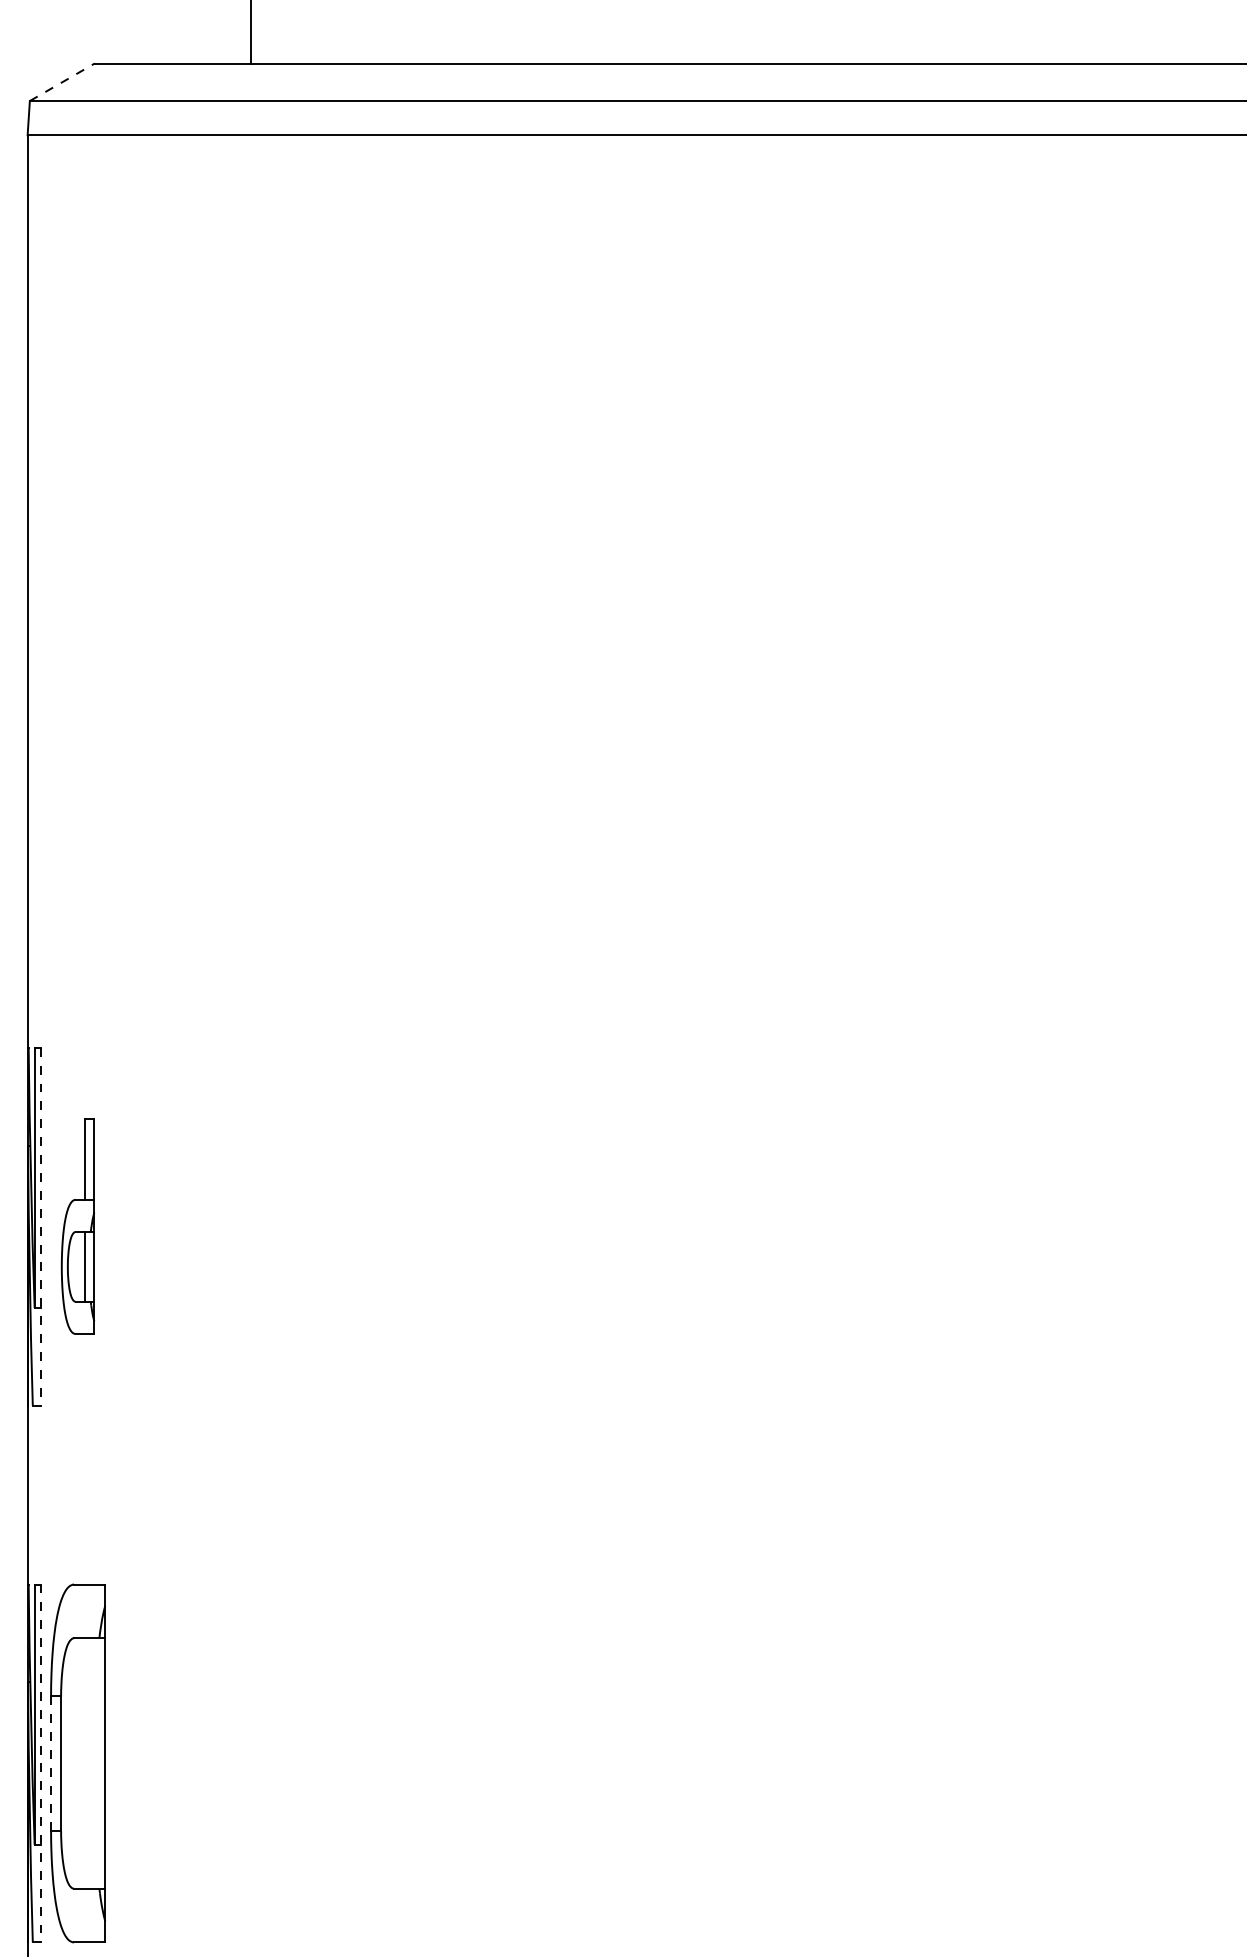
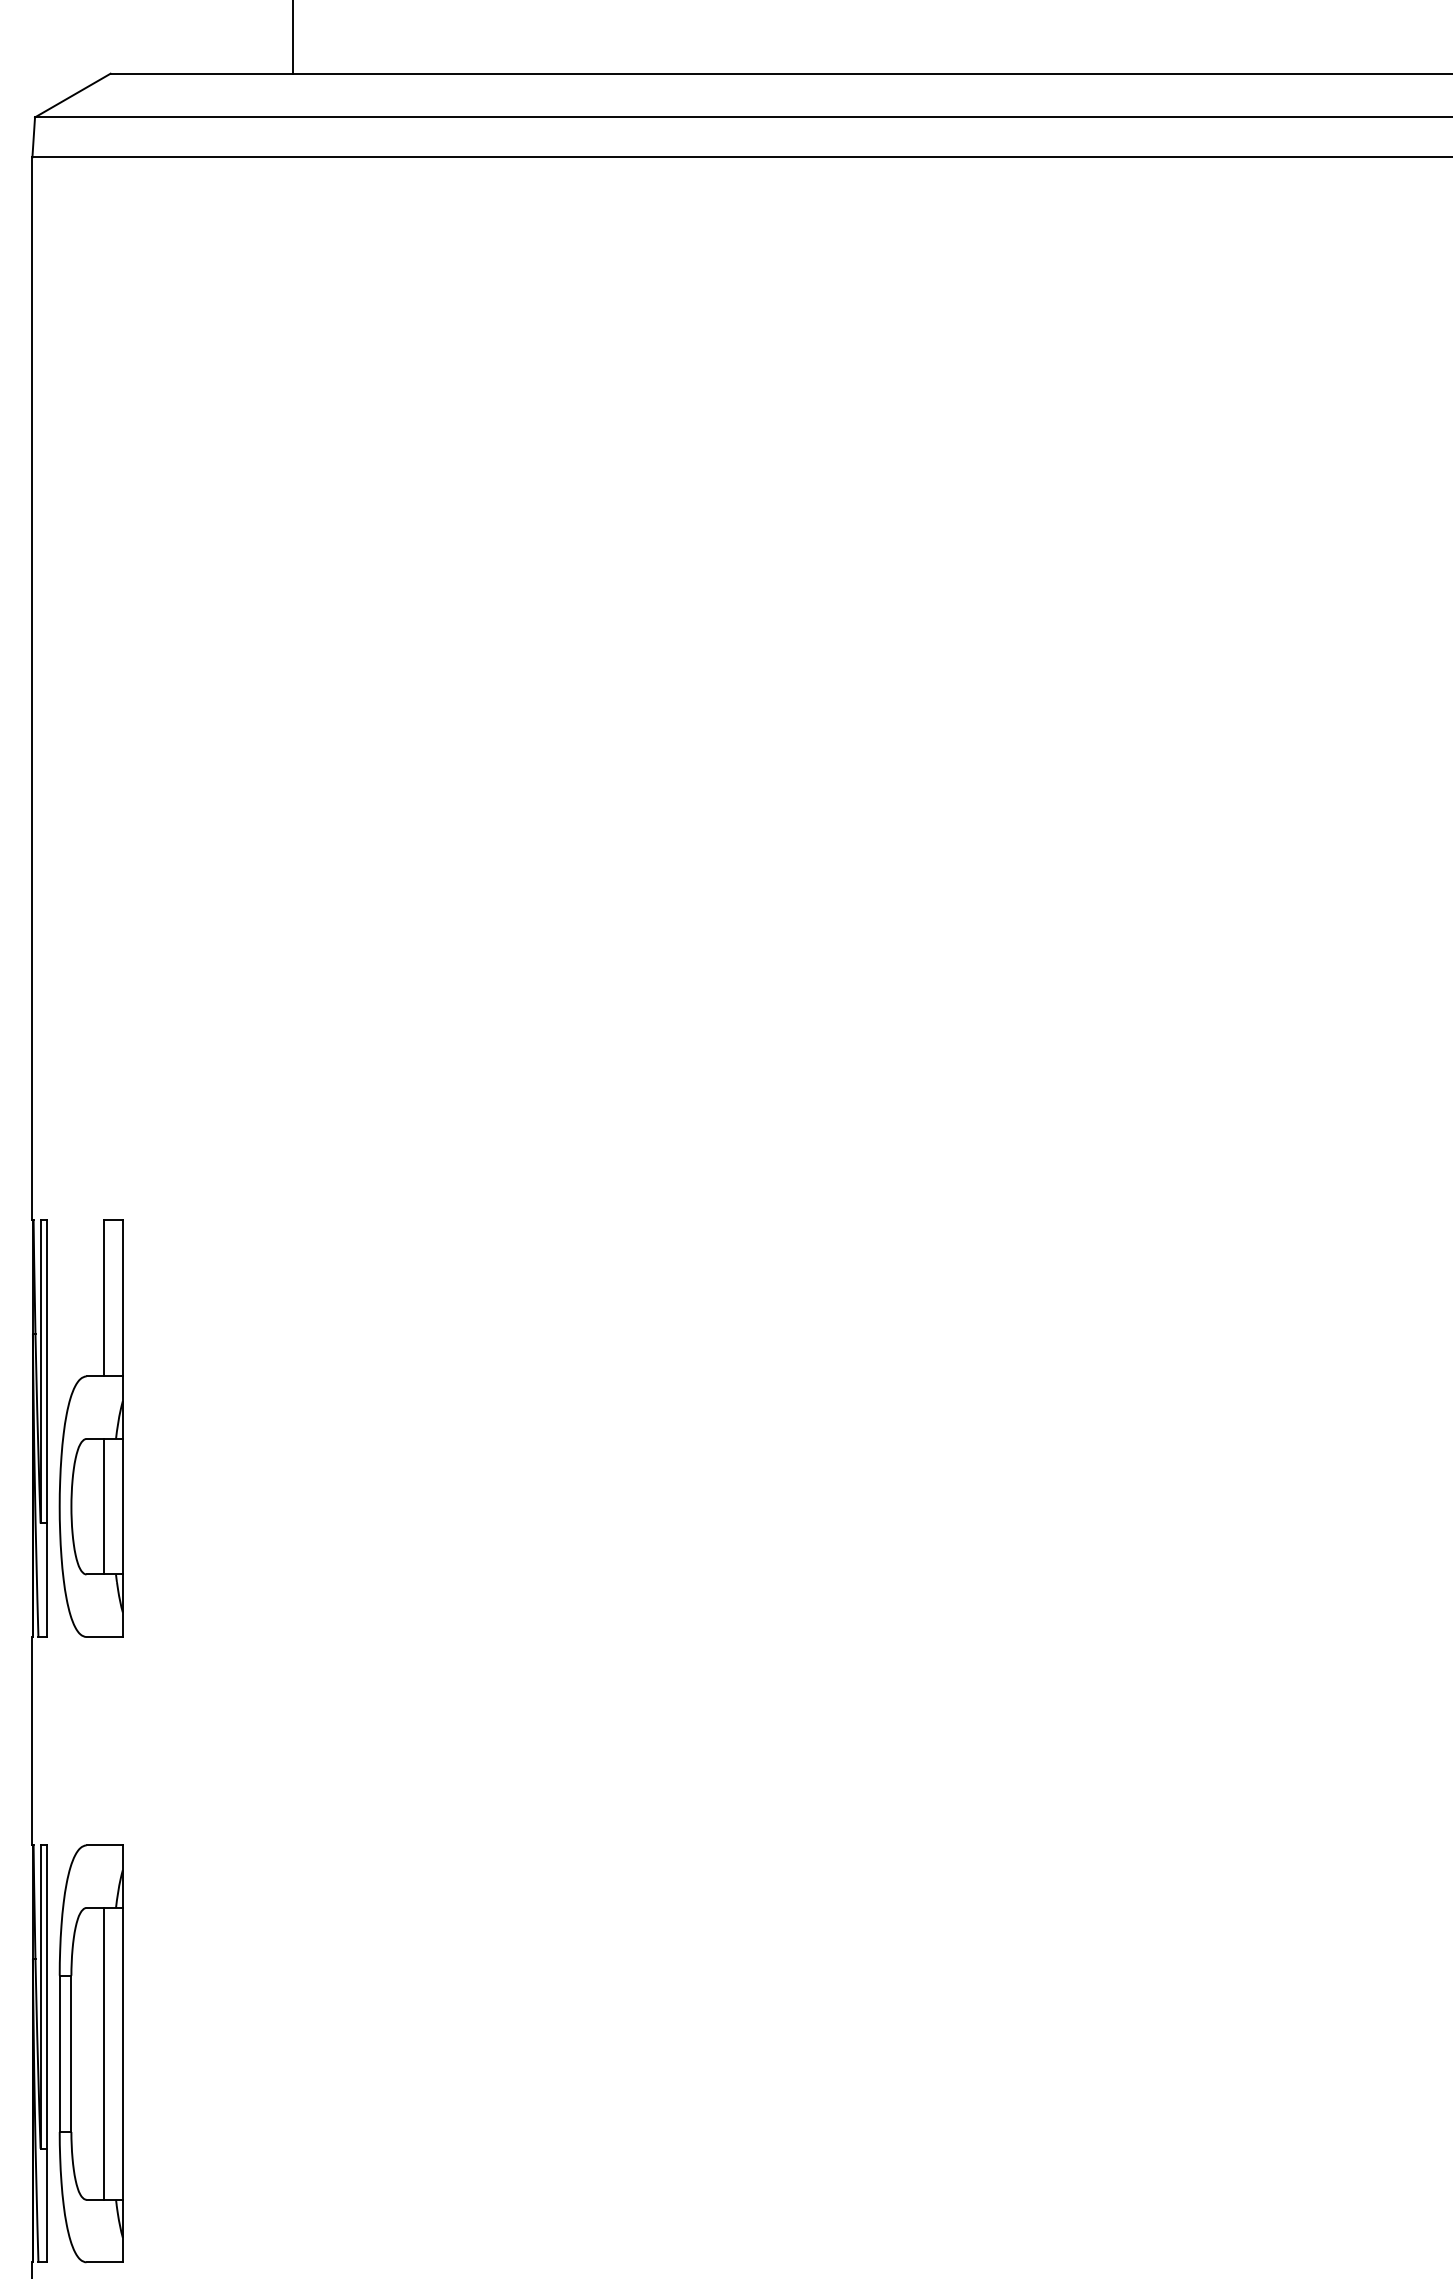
line: (62, 82) -> (72, 95), dashed -> solid
part: (77, 1226) -> (90, 1428), size x1.67
line: (40, 1227) -> (47, 1429), dashed -> solid
line: (89, 1763) -> (104, 2053), added
line: (40, 1764) -> (47, 2054), dashed -> solid
line: (50, 1764) -> (59, 2054), dashed -> solid

